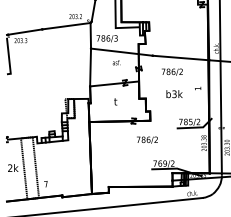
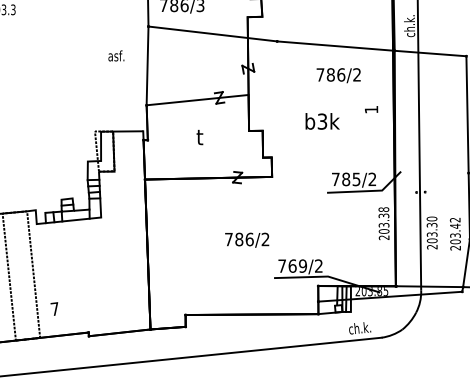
text: (116, 62) -> (116, 55), moved
text: (172, 71) -> (339, 74), moved
text: (147, 139) -> (247, 238), moved

